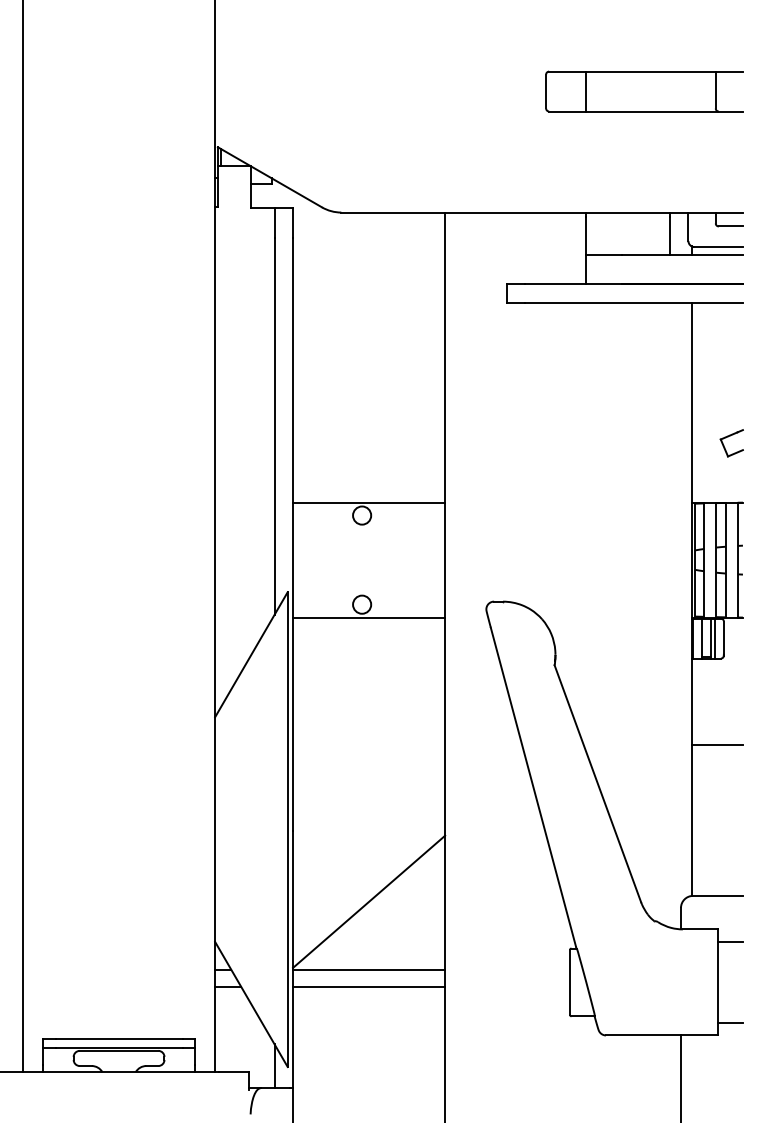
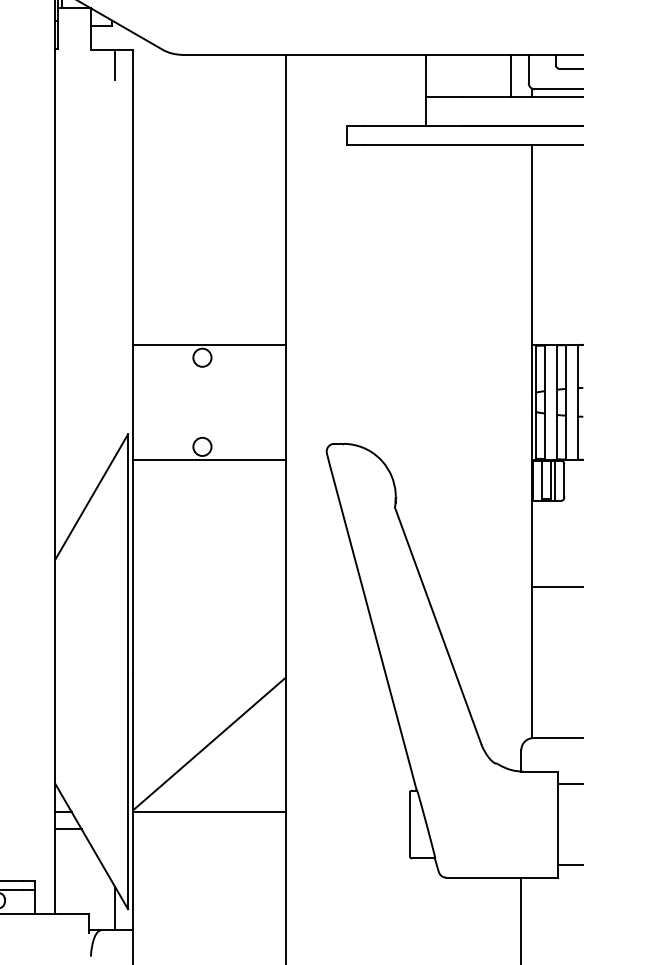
line: (274, 426) -> (114, 268), removed
part: (728, 437) -> (568, 279), removed
line: (369, 986) -> (209, 828), removed

